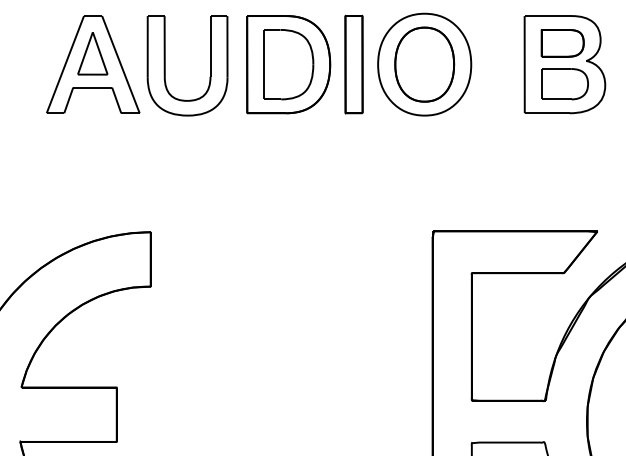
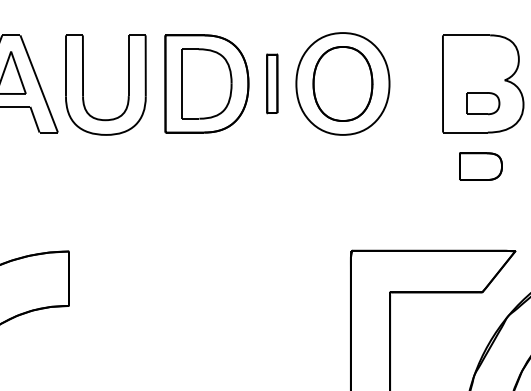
part: (562, 43) -> (480, 166), moved
part: (353, 64) -> (271, 83), size x0.6
part: (564, 84) -> (482, 103), size x0.7

